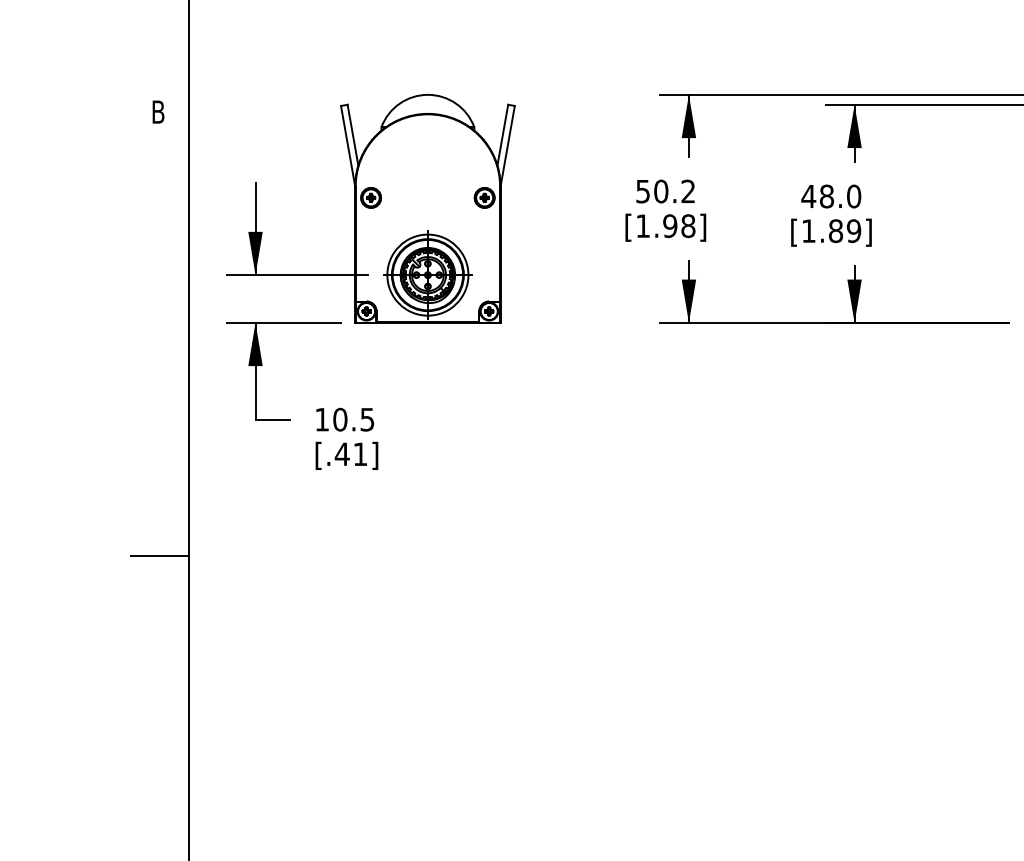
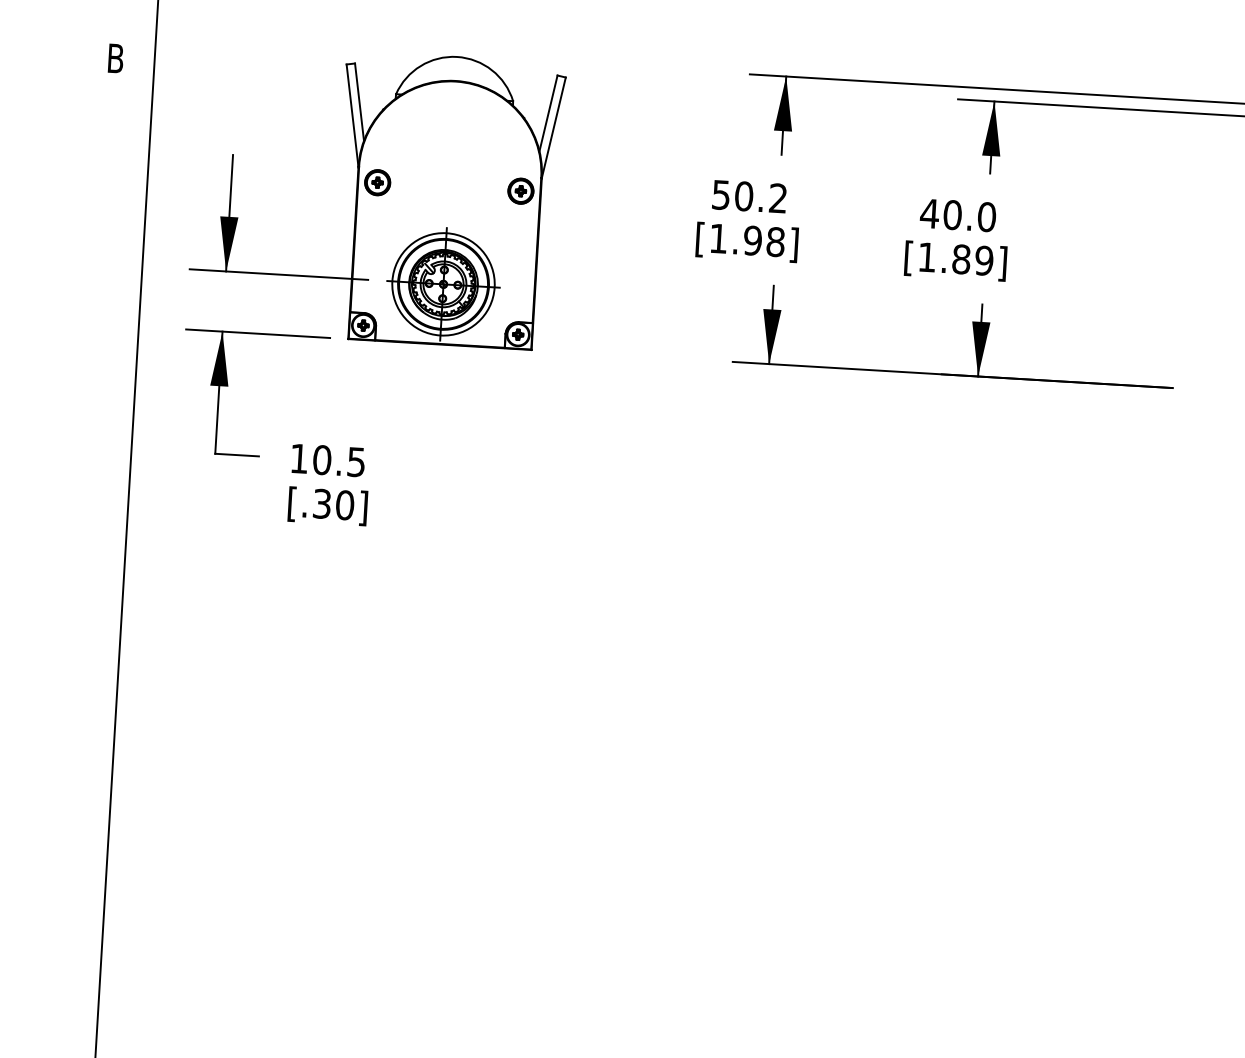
text: (826, 196) -> (952, 215), 48.0 -> 40.0
text: (350, 454) -> (332, 504), [.41] -> [.30]
line: (160, 556) -> (85, 619), removed

